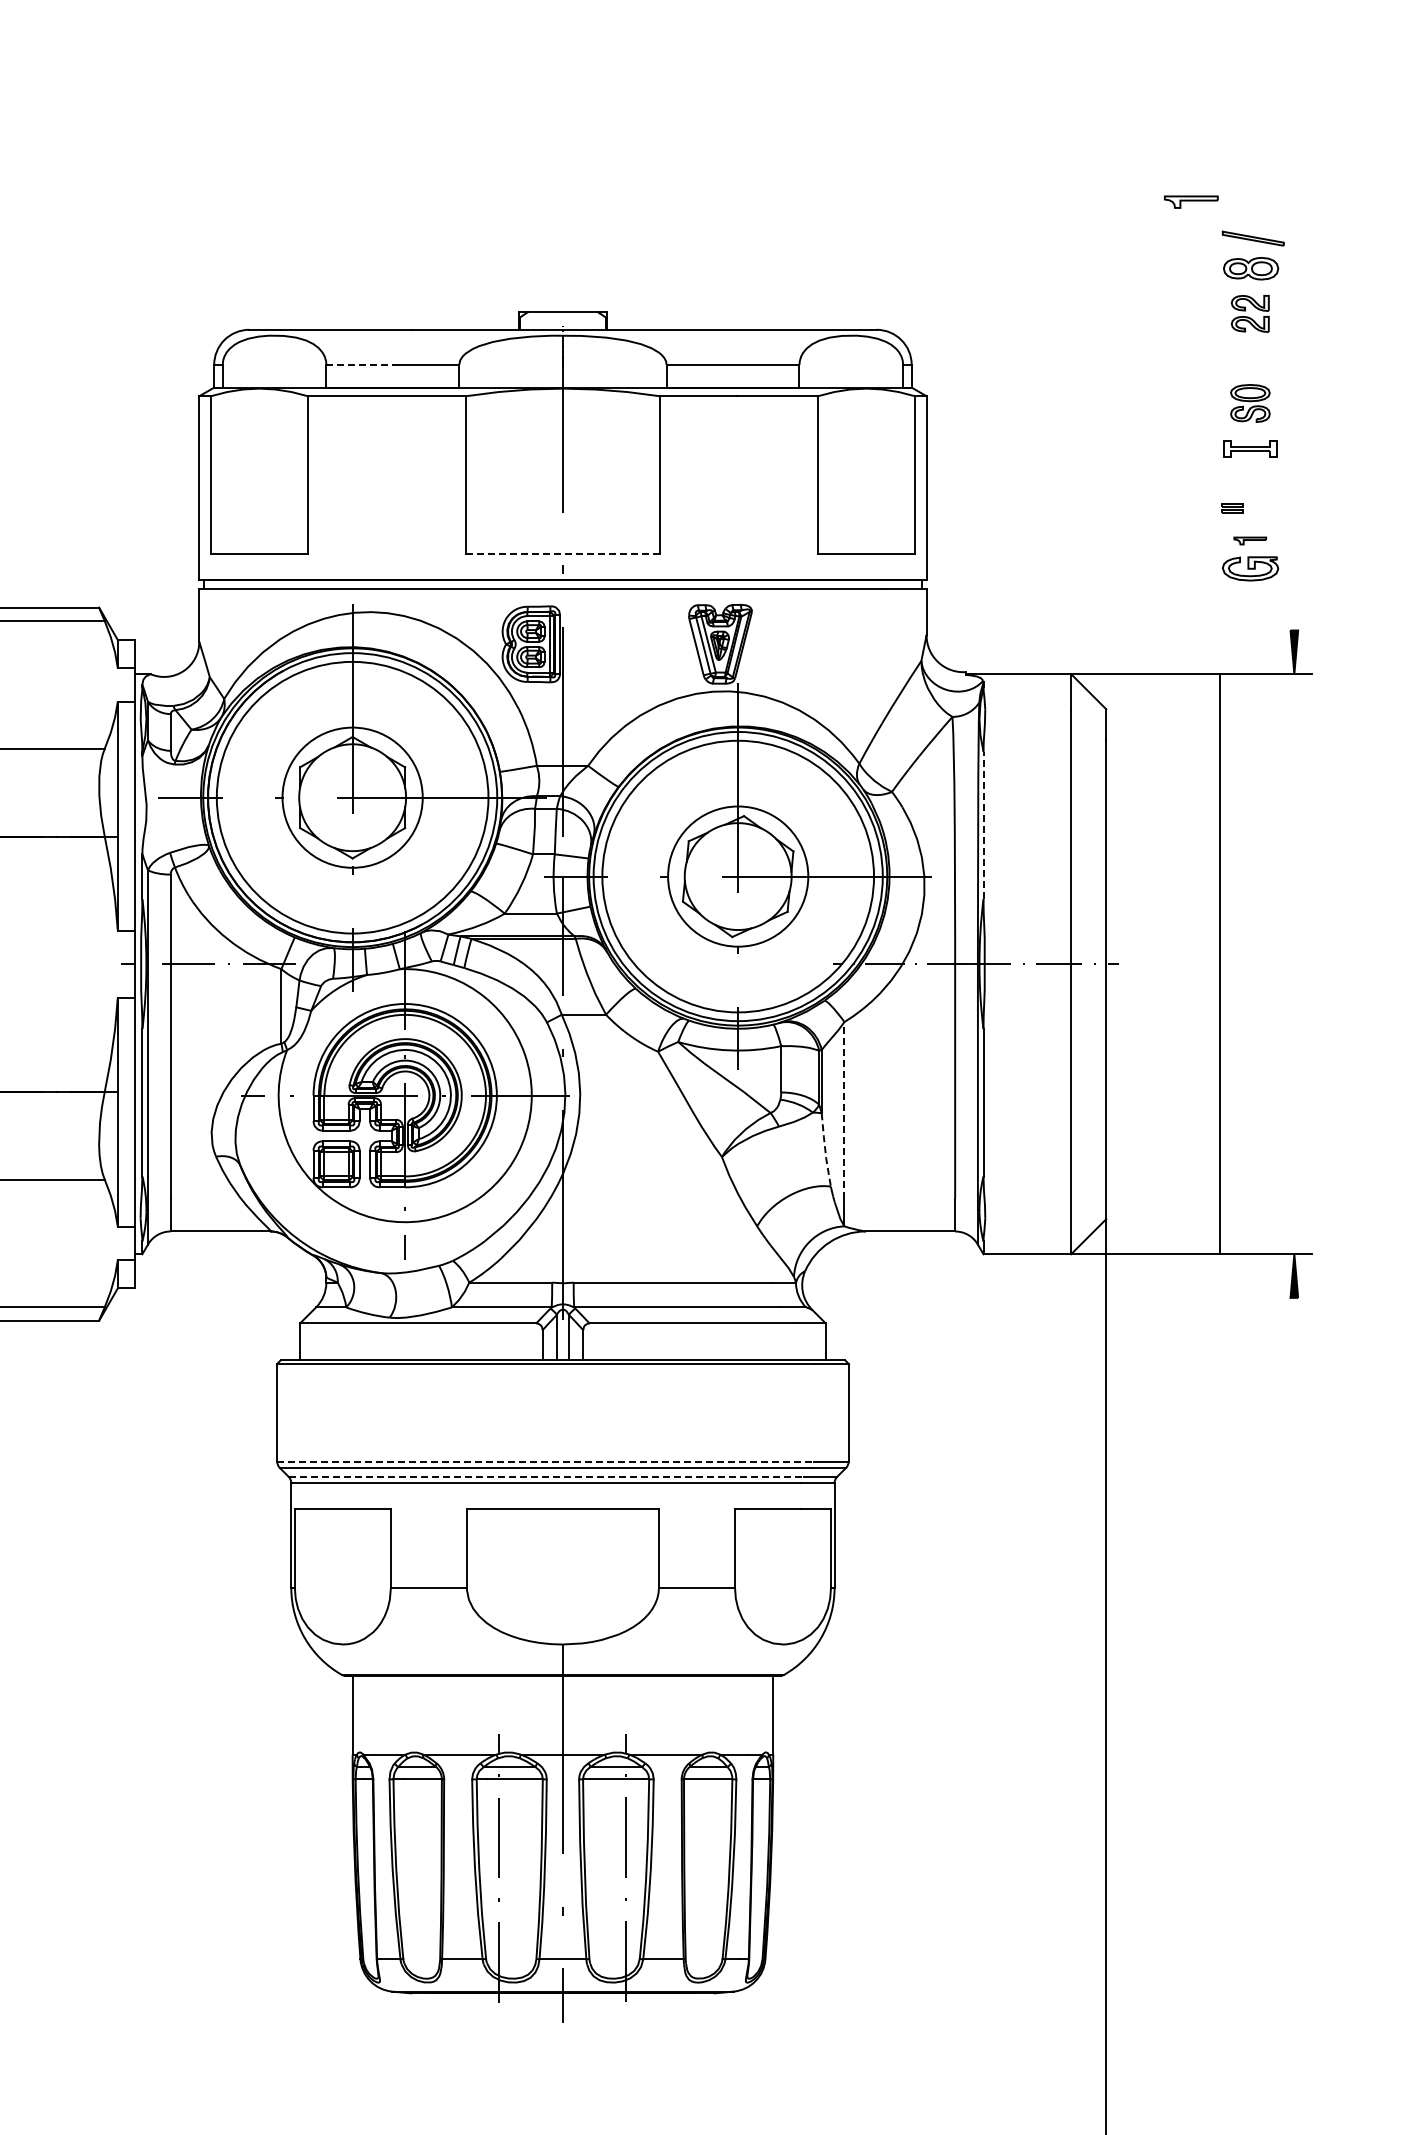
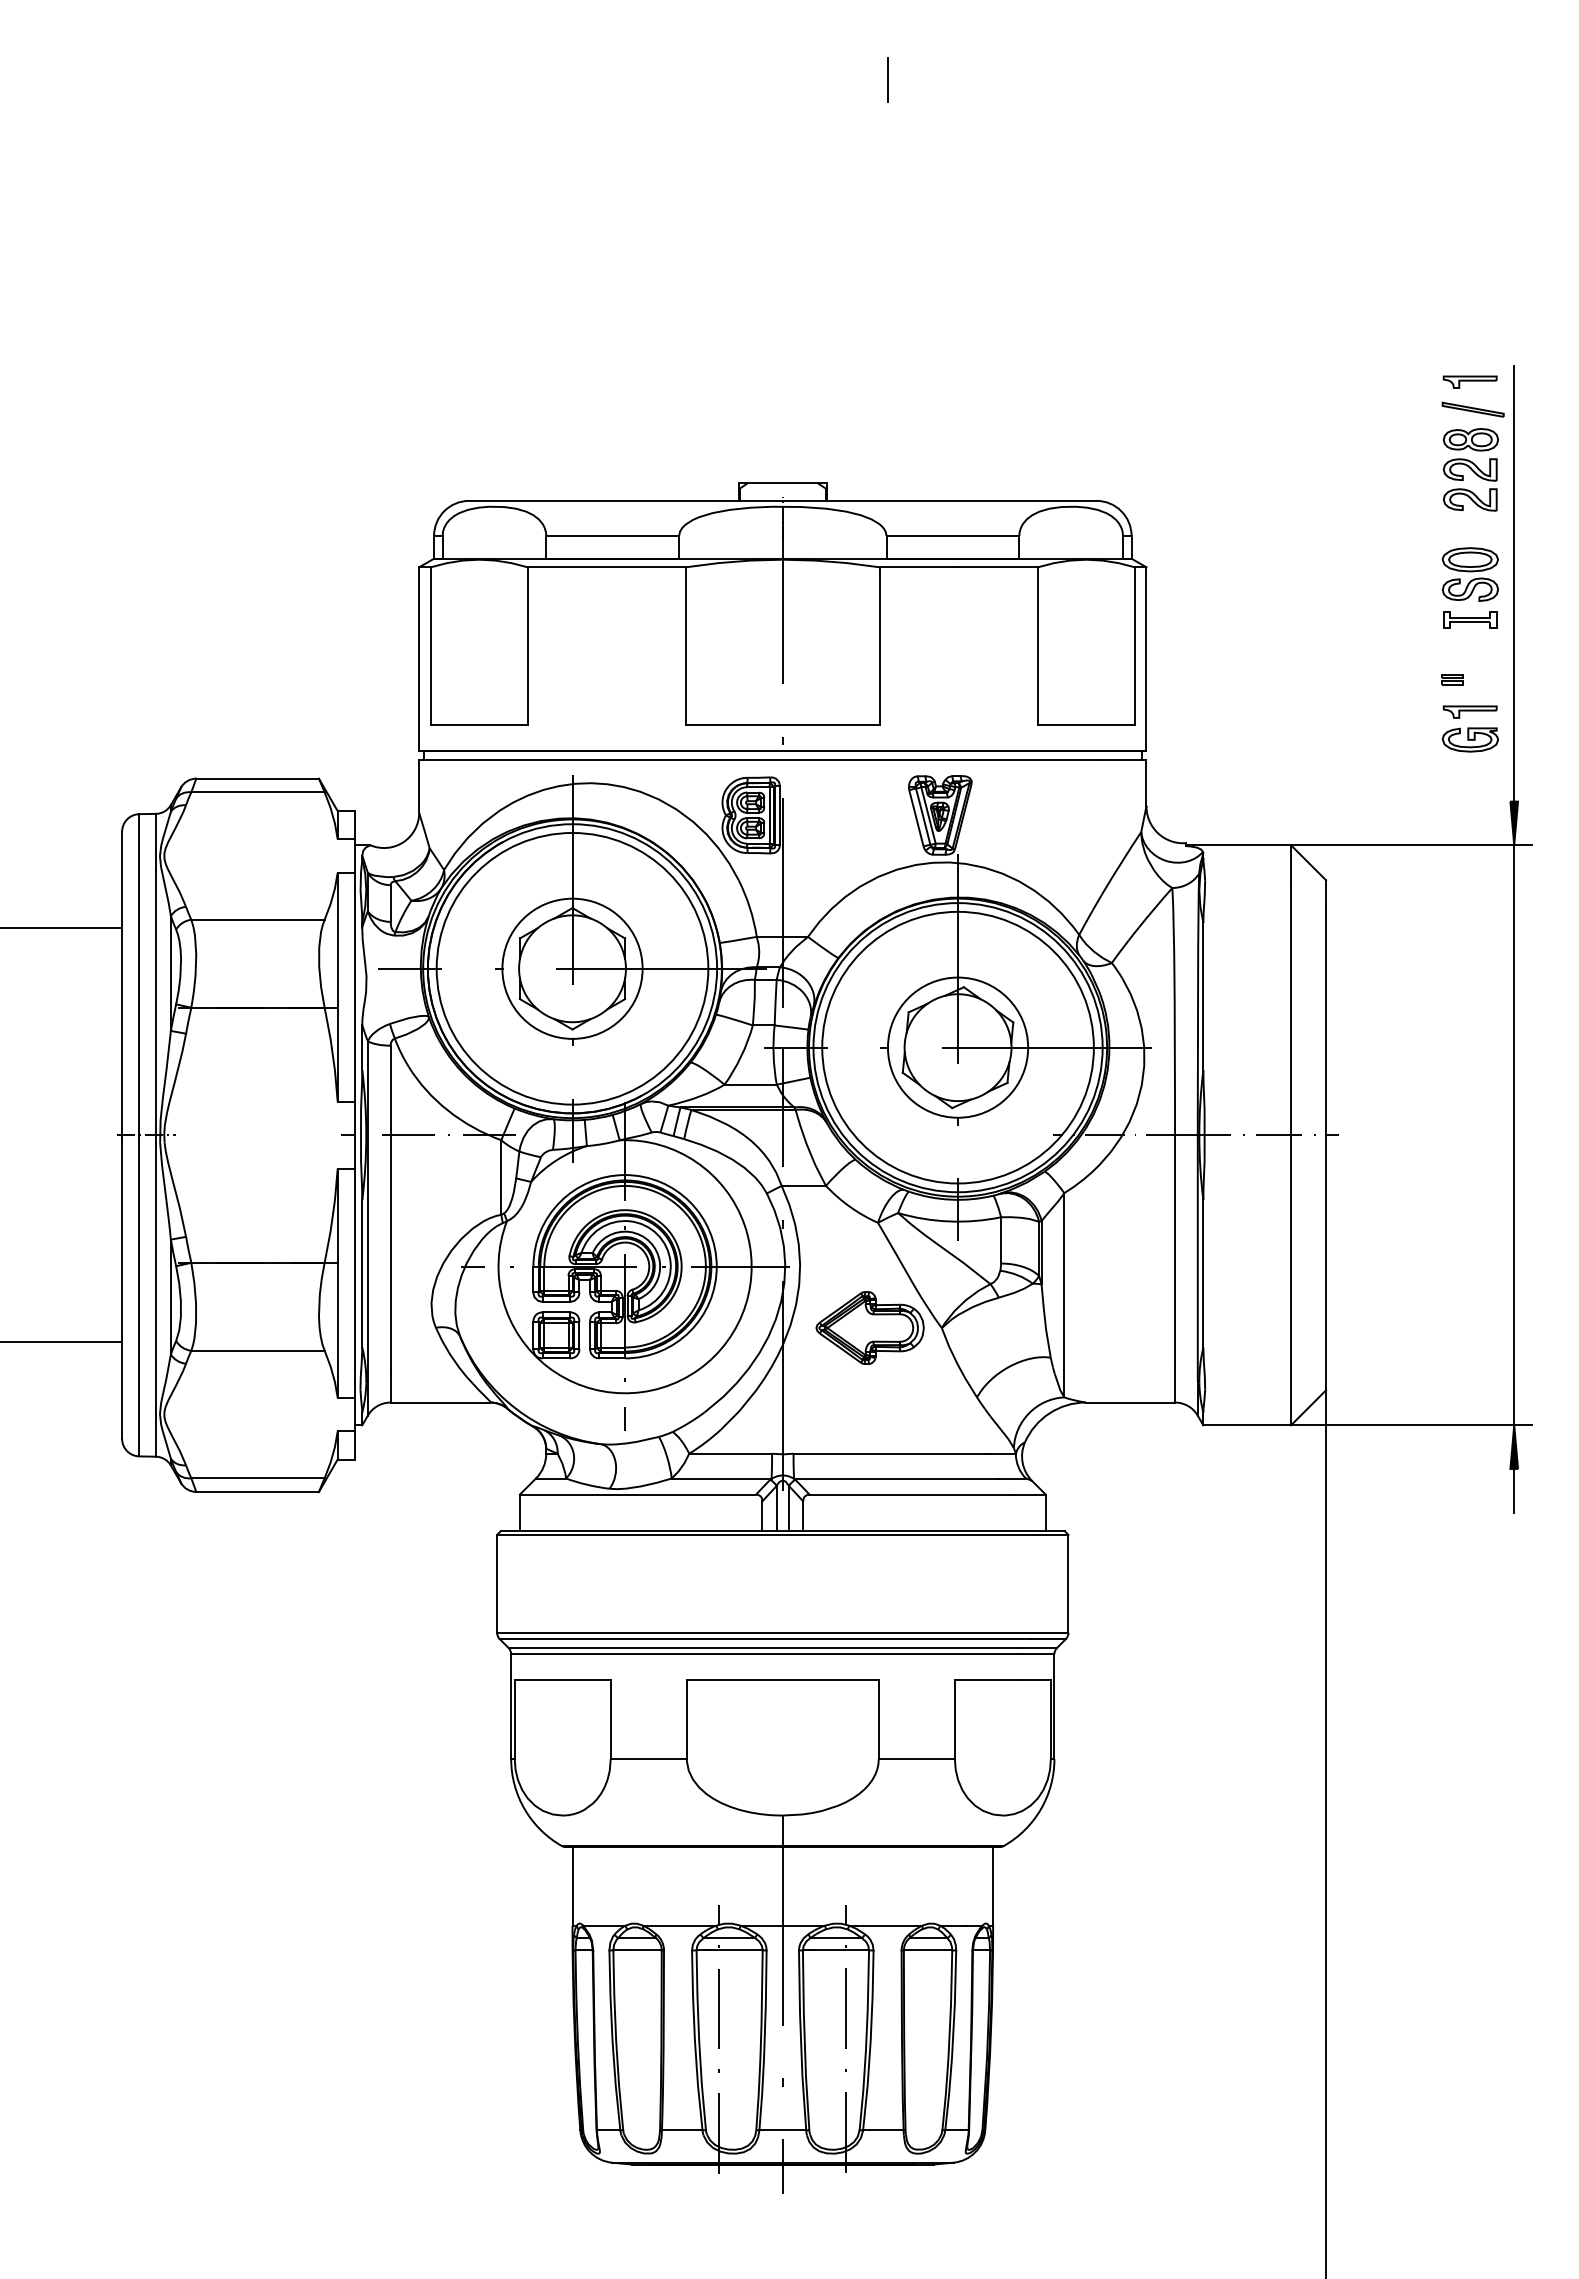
part: (1190, 201) -> (1469, 381), moved
part: (1249, 313) -> (1469, 484), size x1.43
line: (360, 364) -> (580, 535), dashed -> solid
part: (1249, 403) -> (1469, 574), size x1.43
line: (1294, 412) -> (1514, 583), added
part: (1249, 540) -> (1469, 711), size x1.67
line: (562, 554) -> (782, 725), dashed -> solid
line: (983, 825) -> (1203, 996), dashed -> solid
line: (1220, 964) -> (1514, 1135), moved
line: (844, 1109) -> (1064, 1280), dashed -> solid
line: (825, 1151) -> (1045, 1322), dashed -> solid
part: (649, 1156) -> (869, 1327), added
line: (1294, 1319) -> (1514, 1490), added
line: (545, 1461) -> (765, 1632), dashed -> solid
line: (546, 1476) -> (766, 1647), dashed -> solid

